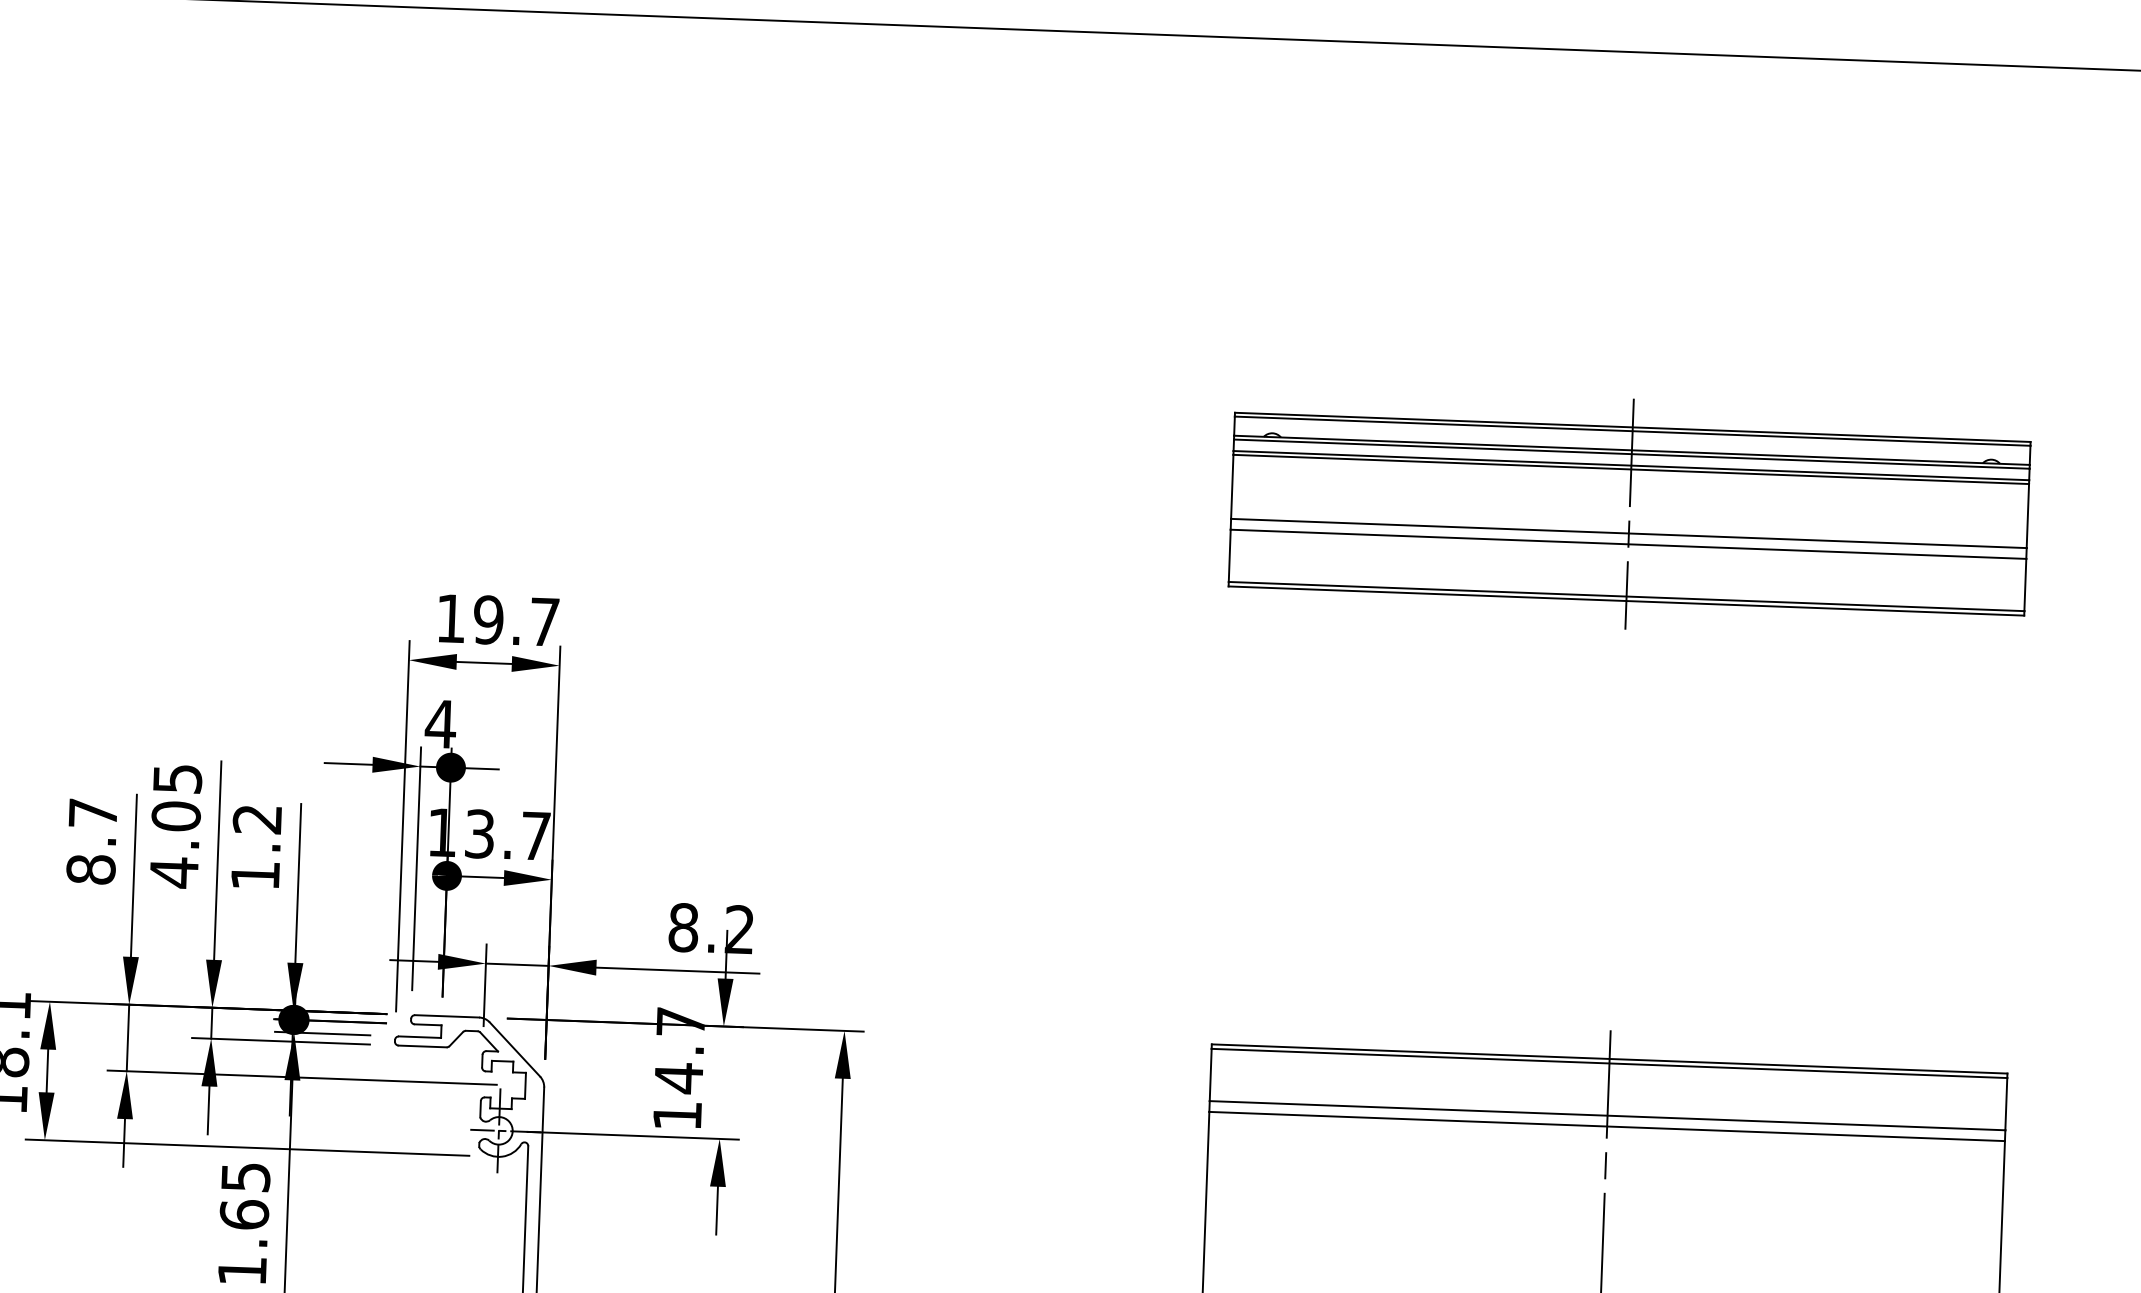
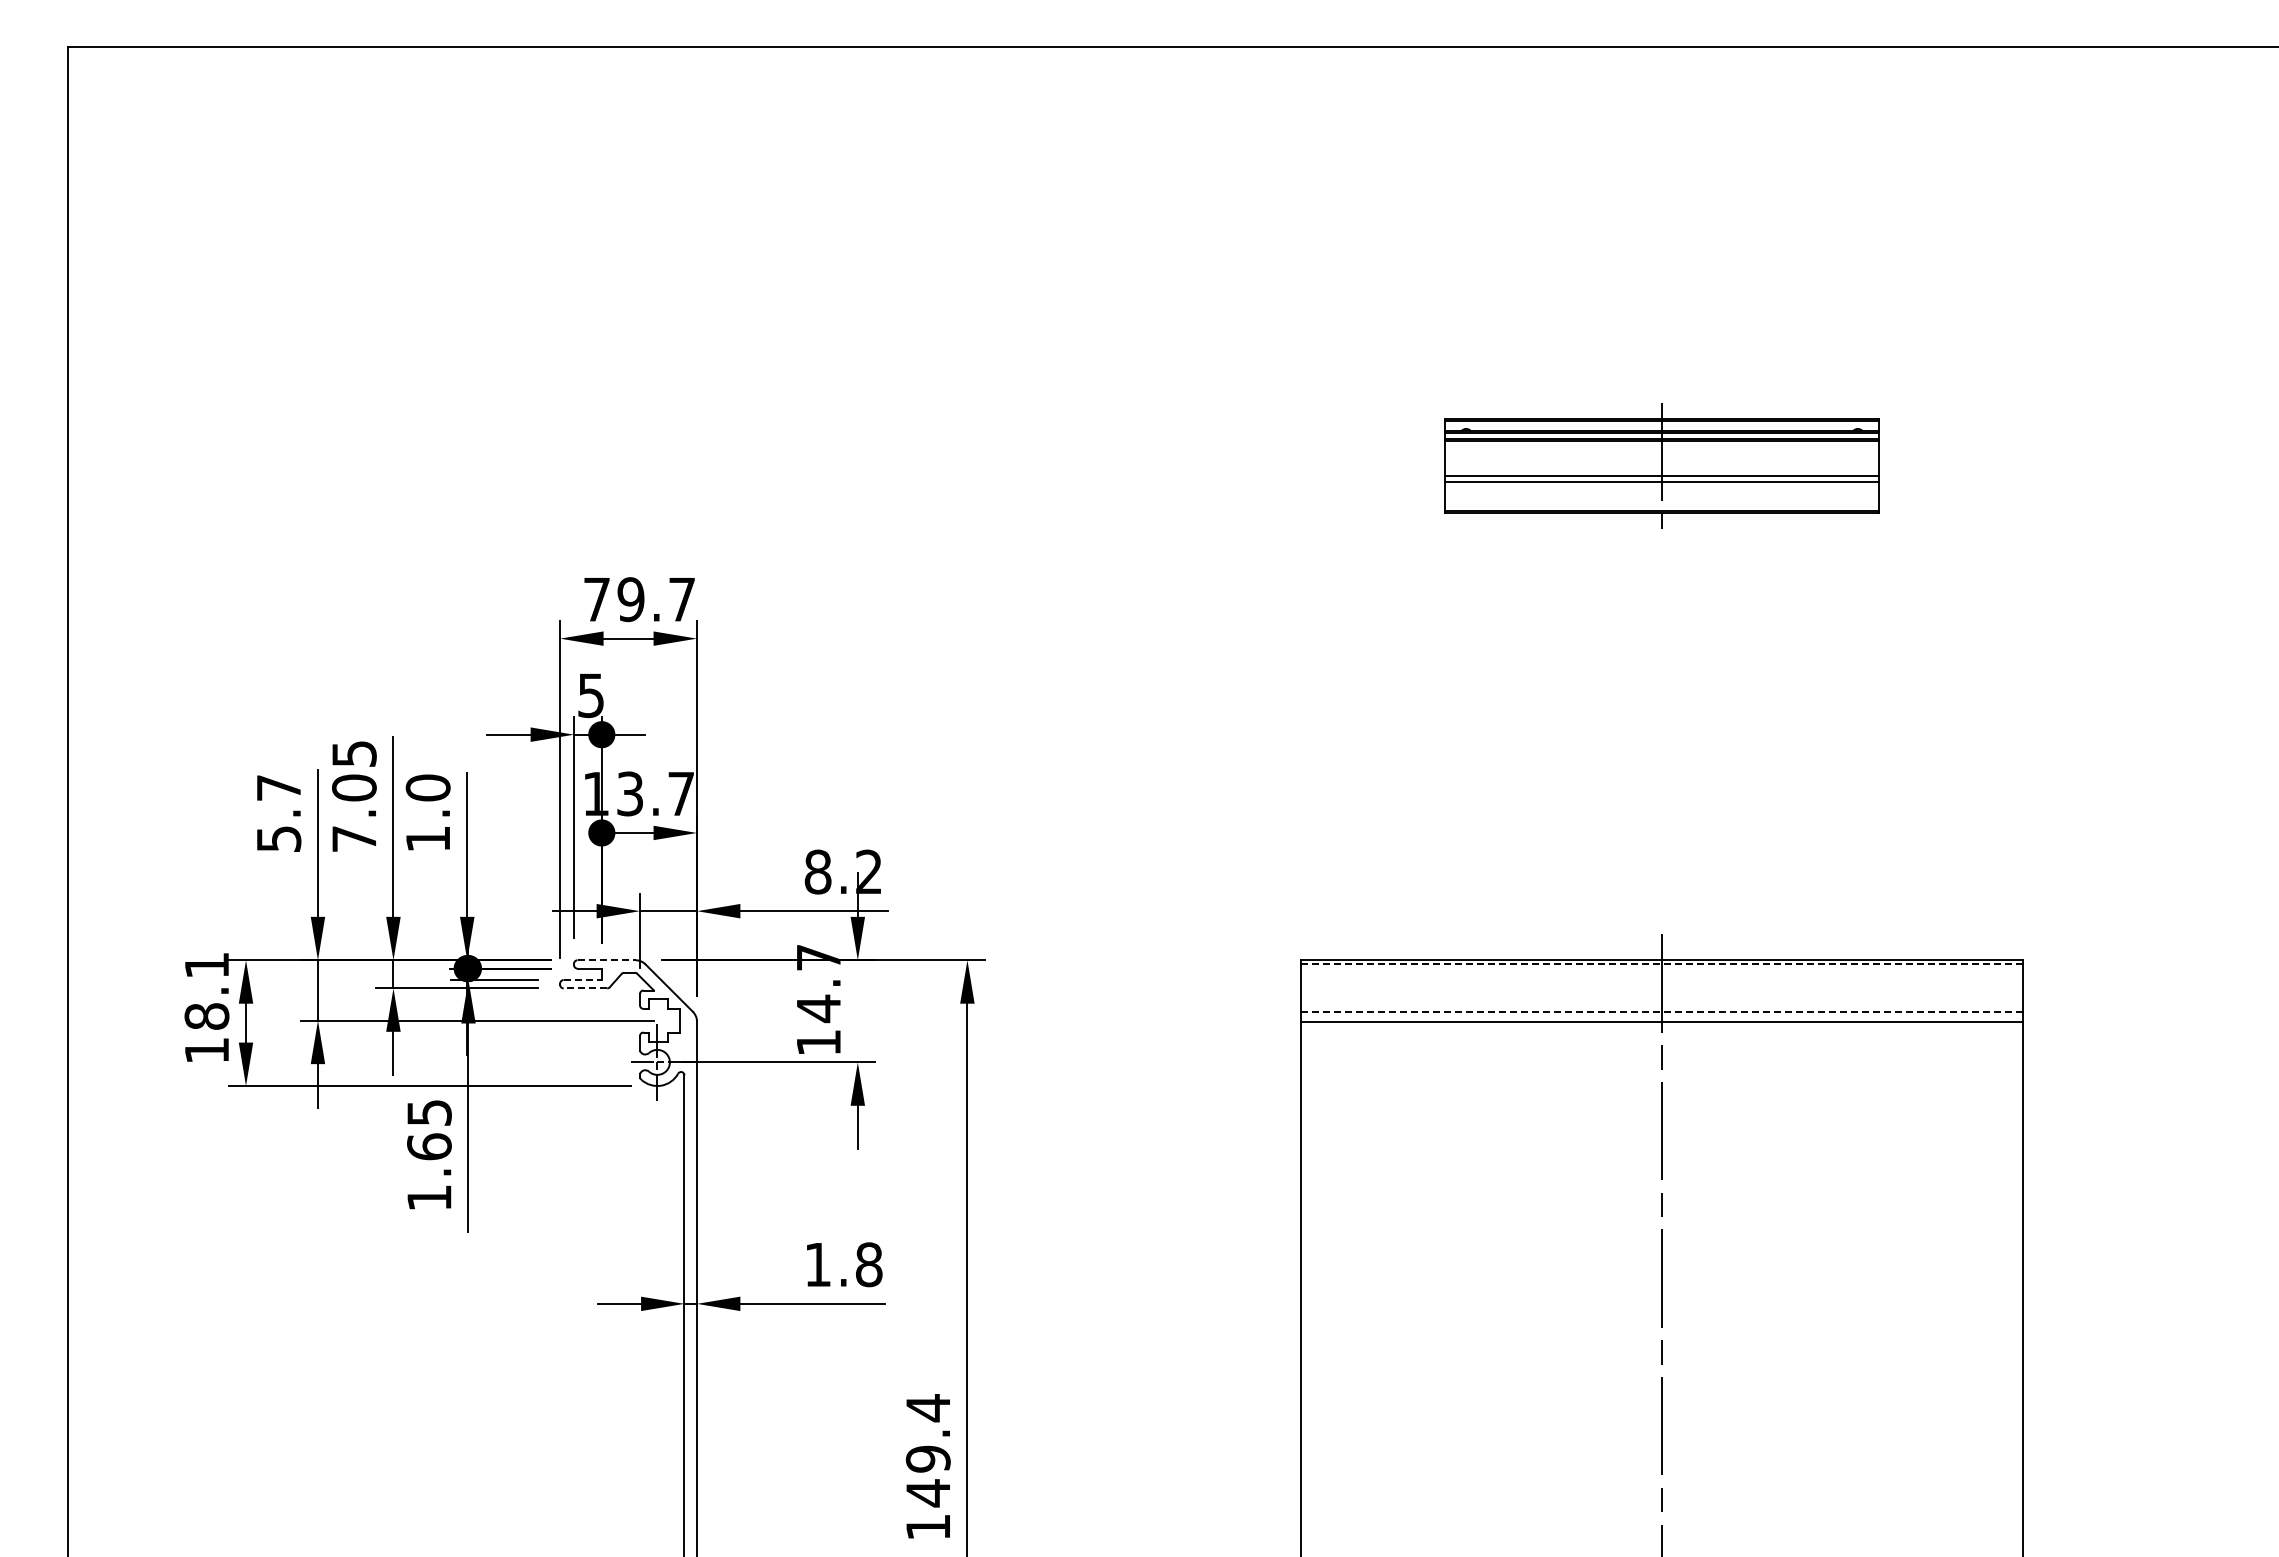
part: (1629, 513) -> (1661, 465), size x0.6
text: (450, 618) -> (596, 599), 19.7 -> 79.7
text: (440, 724) -> (590, 695), 4 -> 5
text: (256, 818) -> (427, 787), 1.2 -> 1.0
text: (90, 868) -> (278, 838), 8.7 -> 5.7
text: (173, 873) -> (353, 839), 4.05 -> 7.05
line: (448, 1016) -> (607, 960), solid -> dashed
line: (420, 1037) -> (583, 980), solid -> dashed
line: (422, 1046) -> (585, 988), solid -> dashed
line: (1609, 1063) -> (1662, 964), solid -> dashed
line: (1606, 1115) -> (1661, 1011), solid -> dashed

